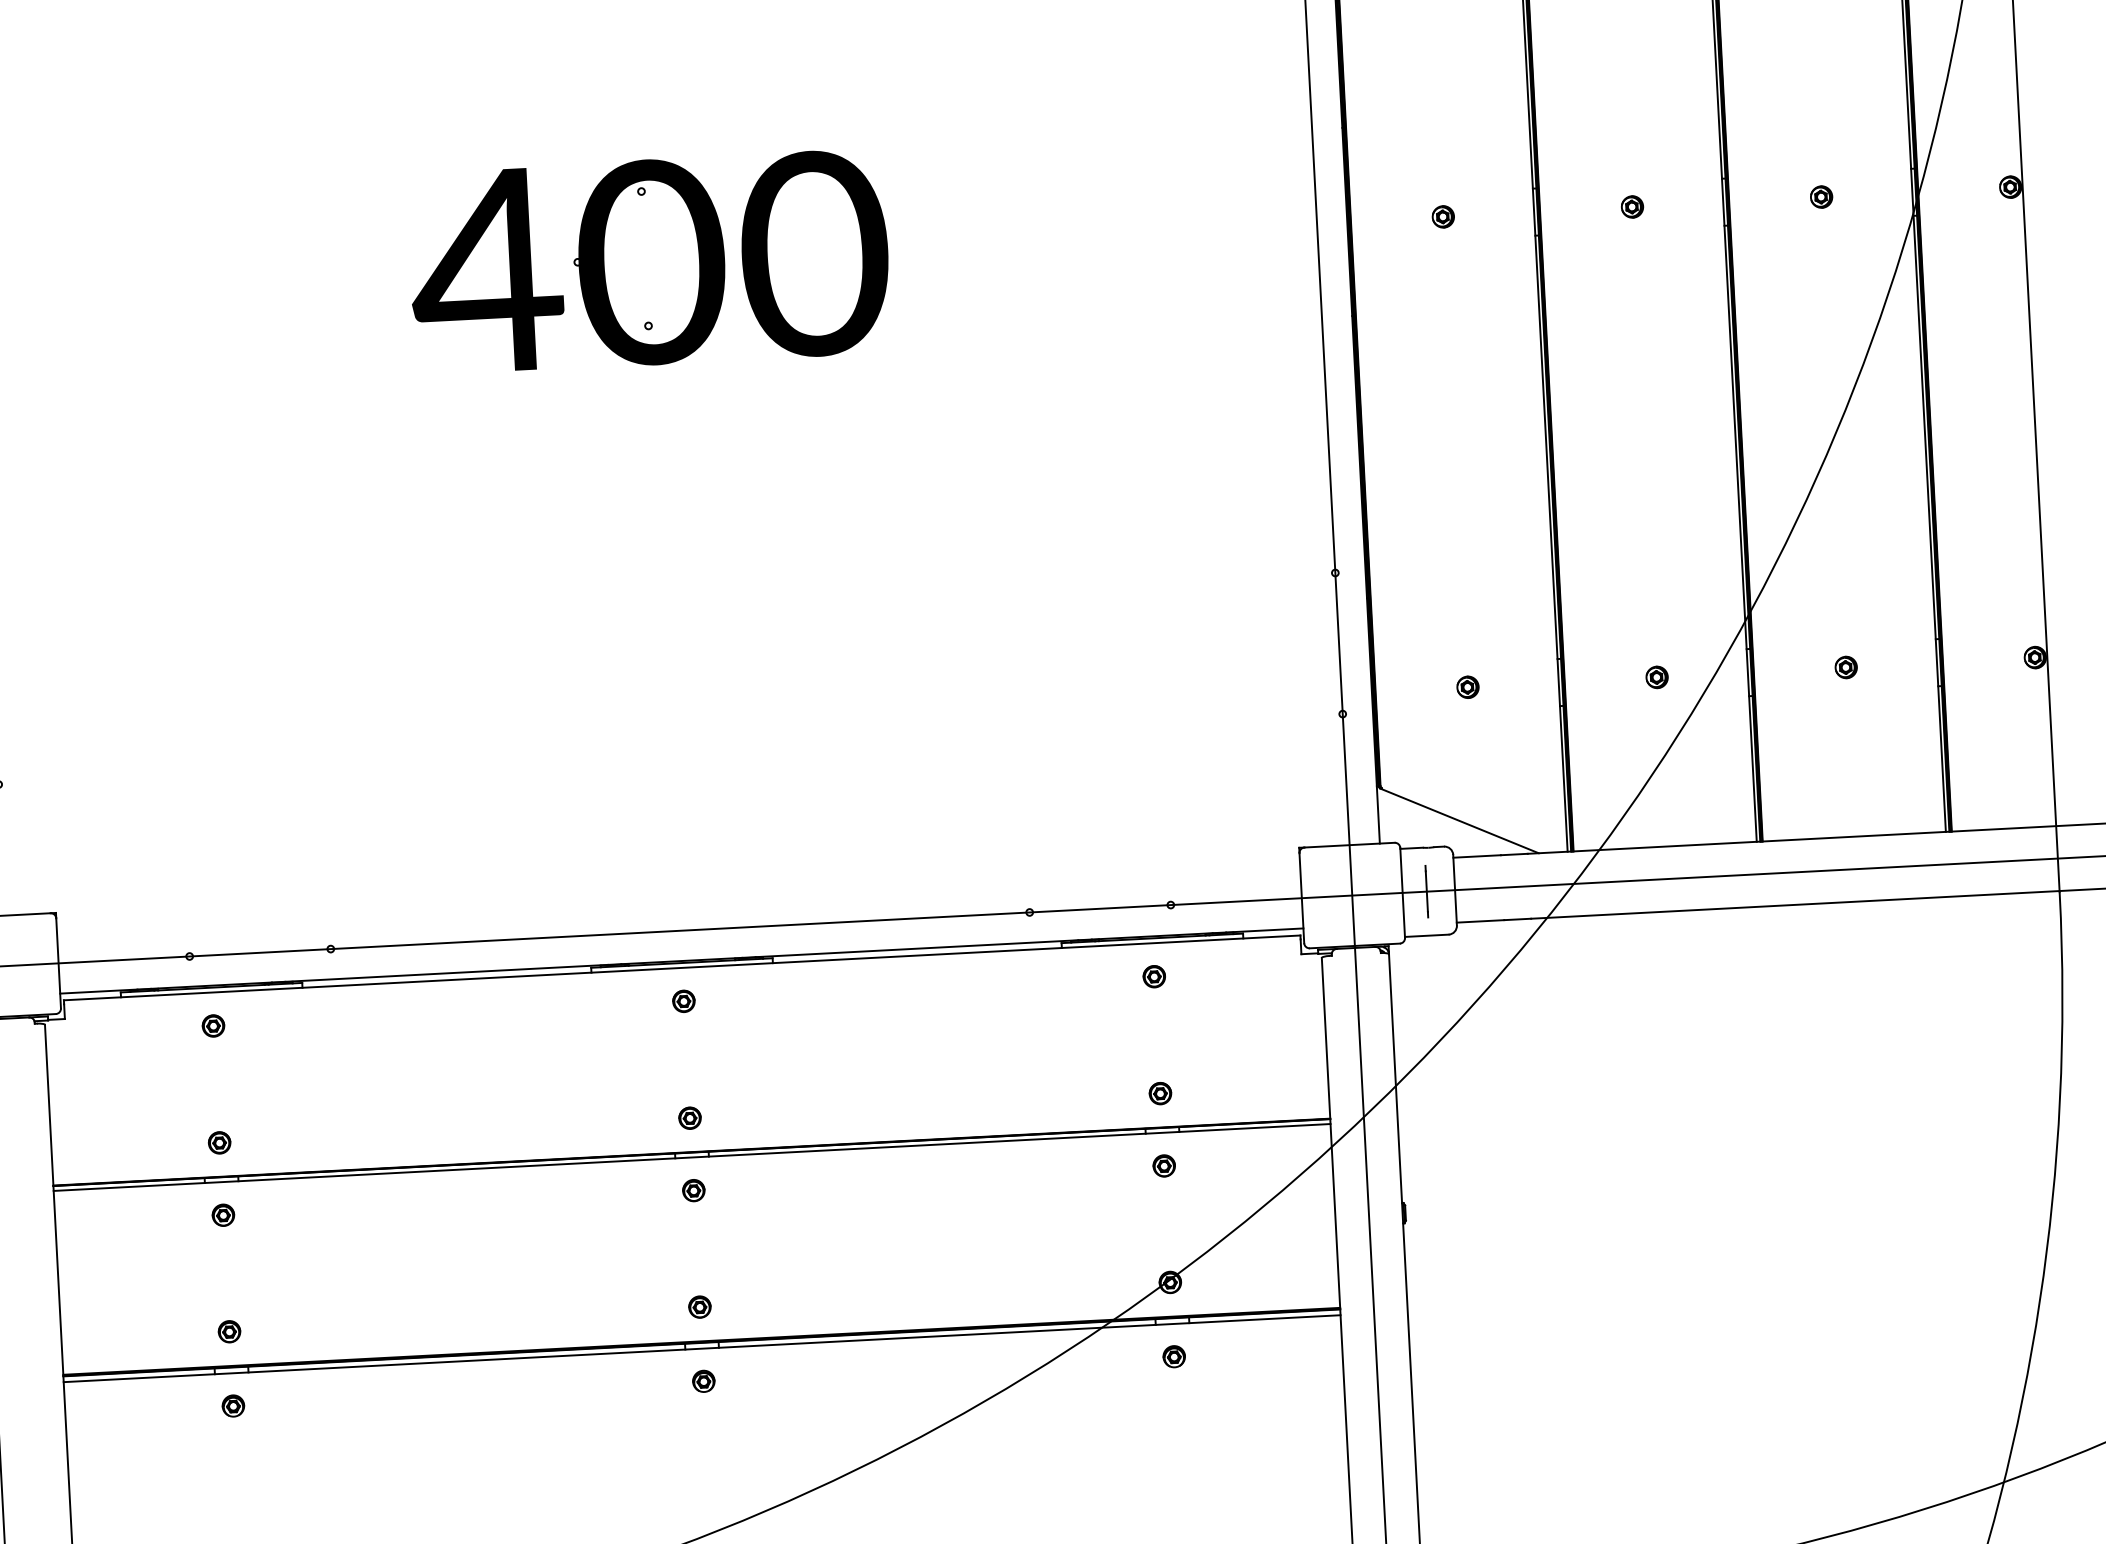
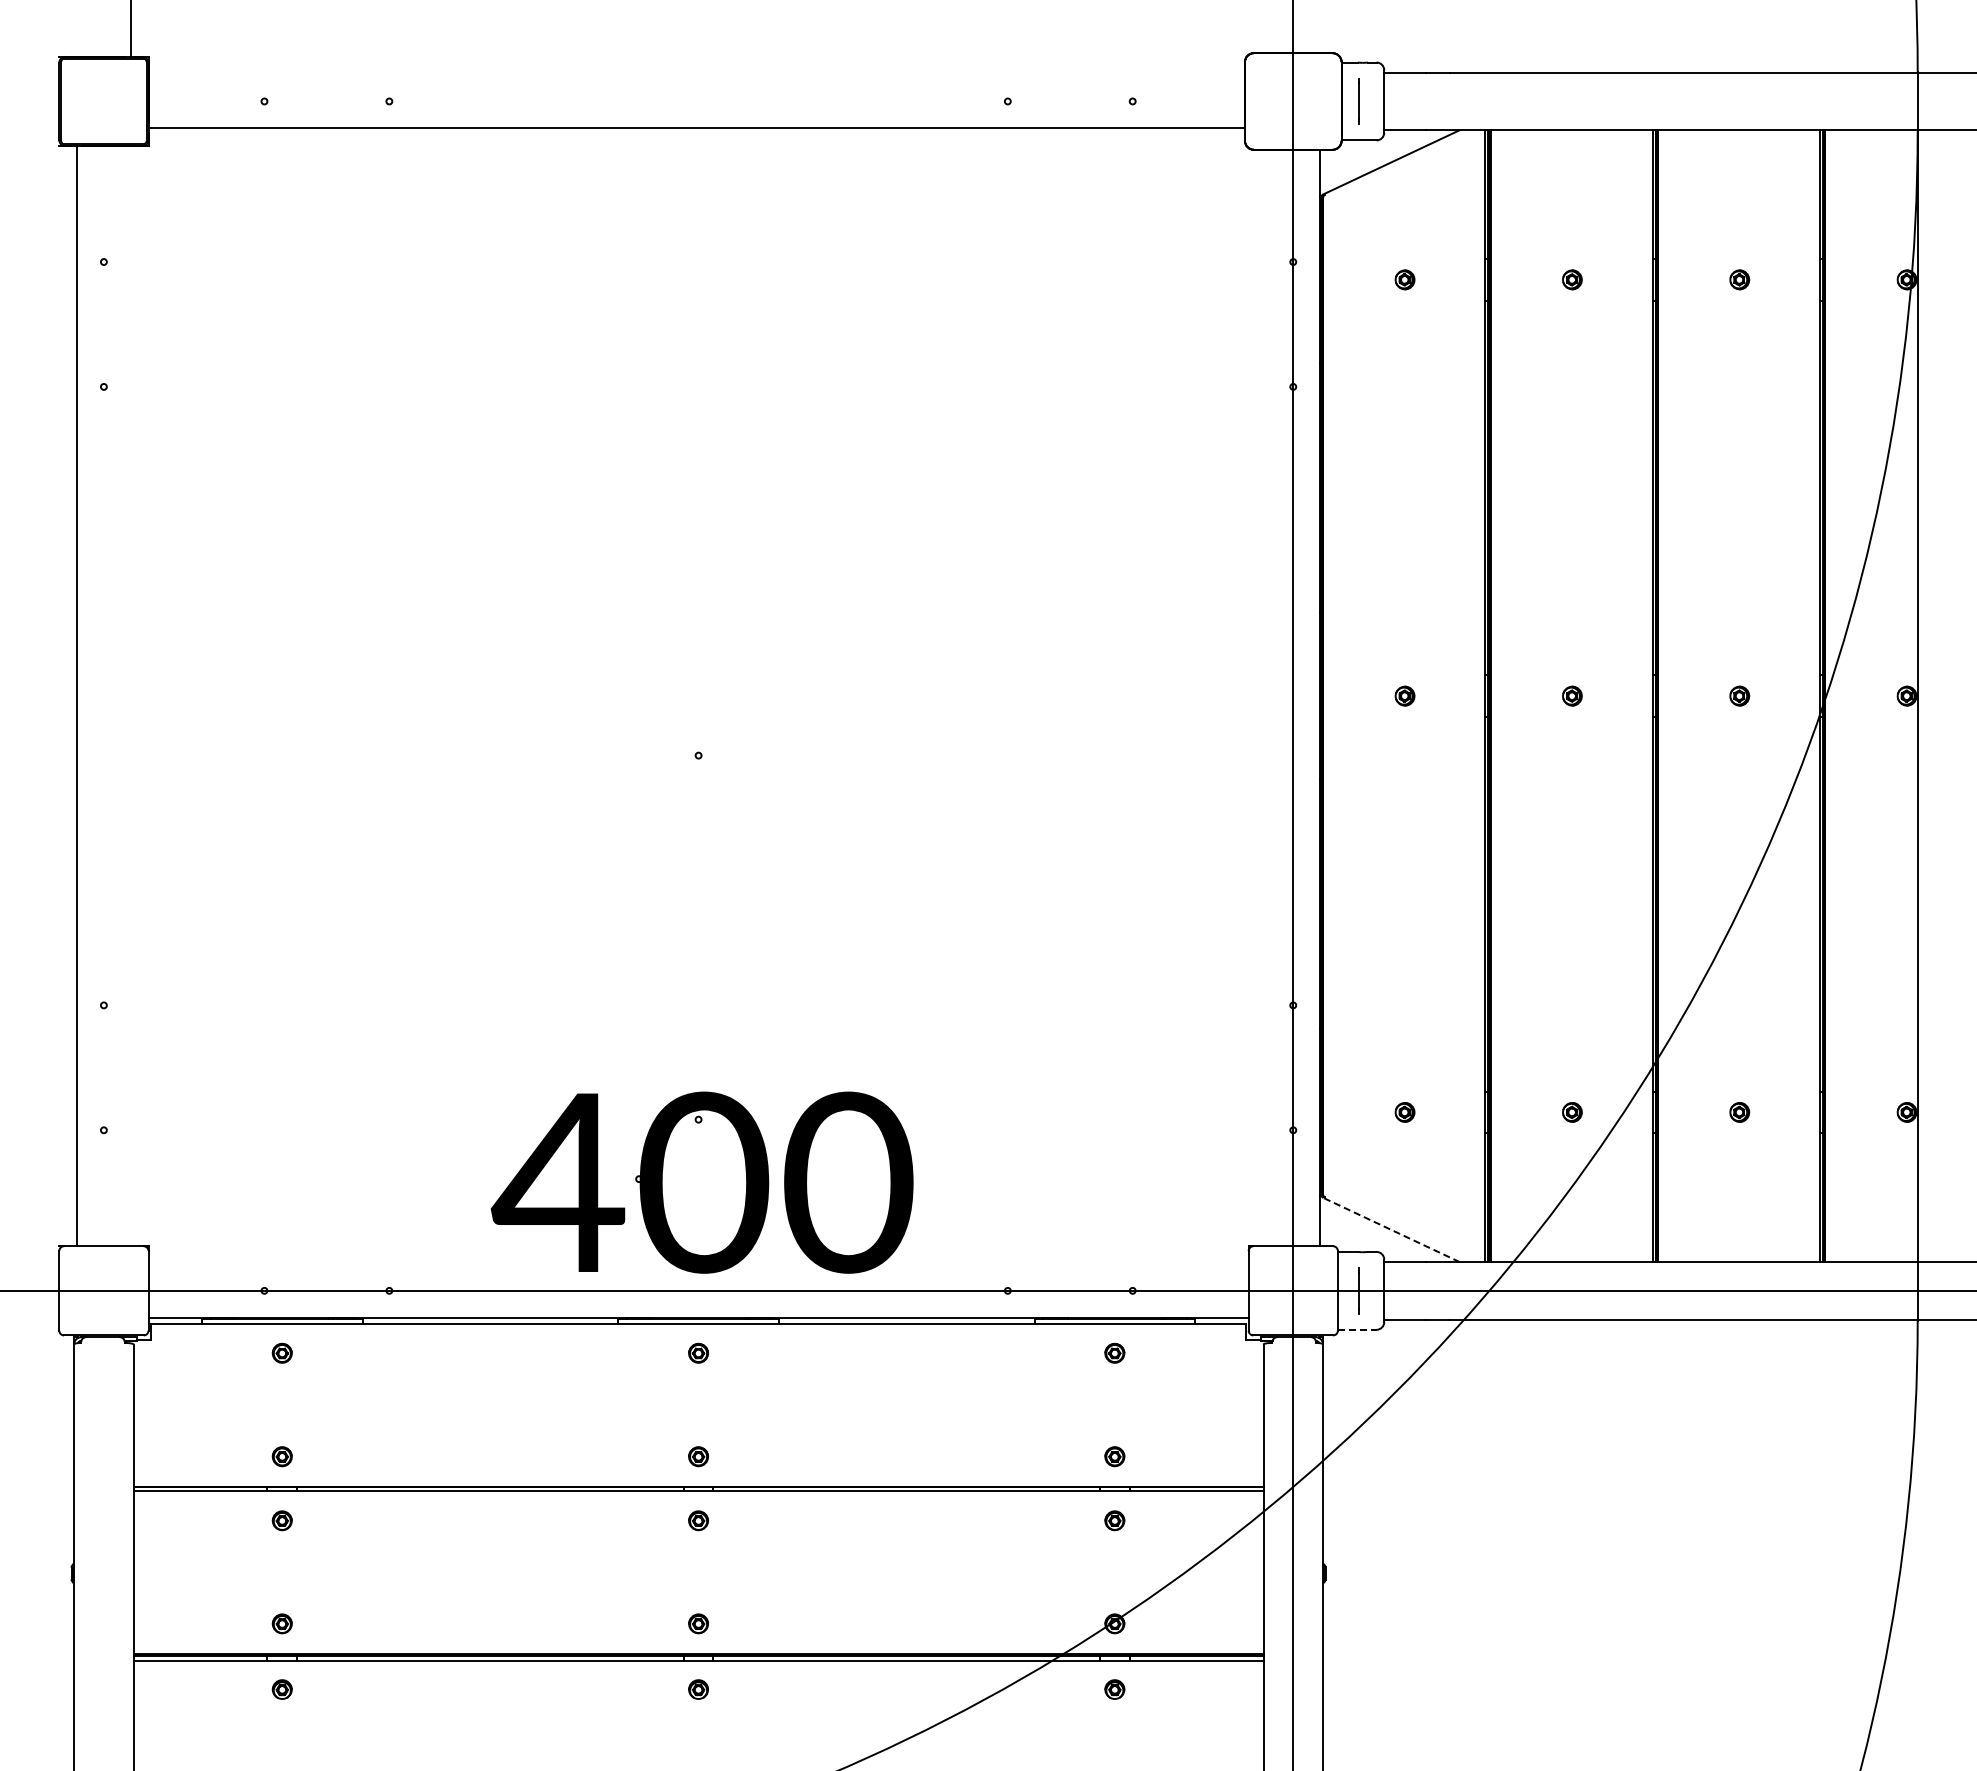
part: (648, 262) -> (701, 1182), moved
line: (1459, 820) -> (1391, 1229), solid -> dashed
line: (1427, 935) -> (1357, 1329), solid -> dashed

